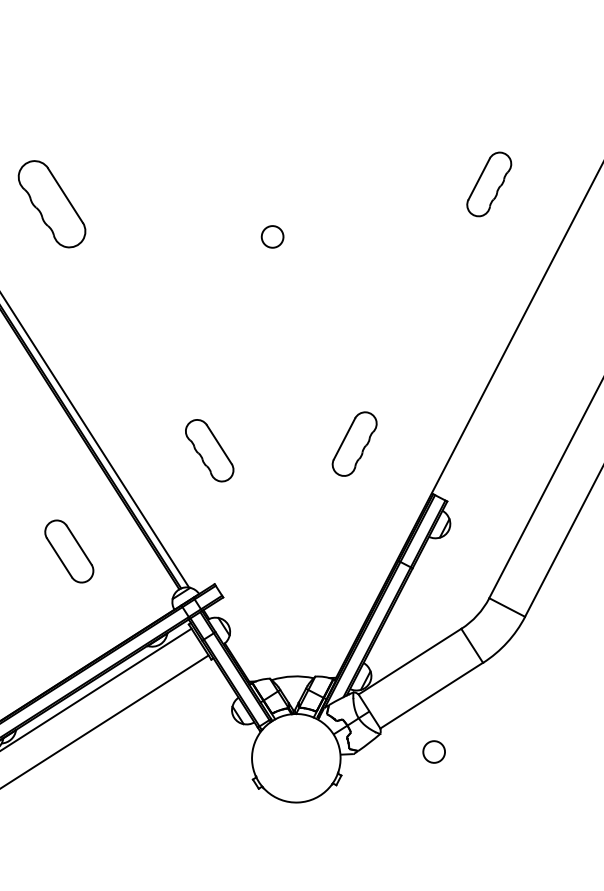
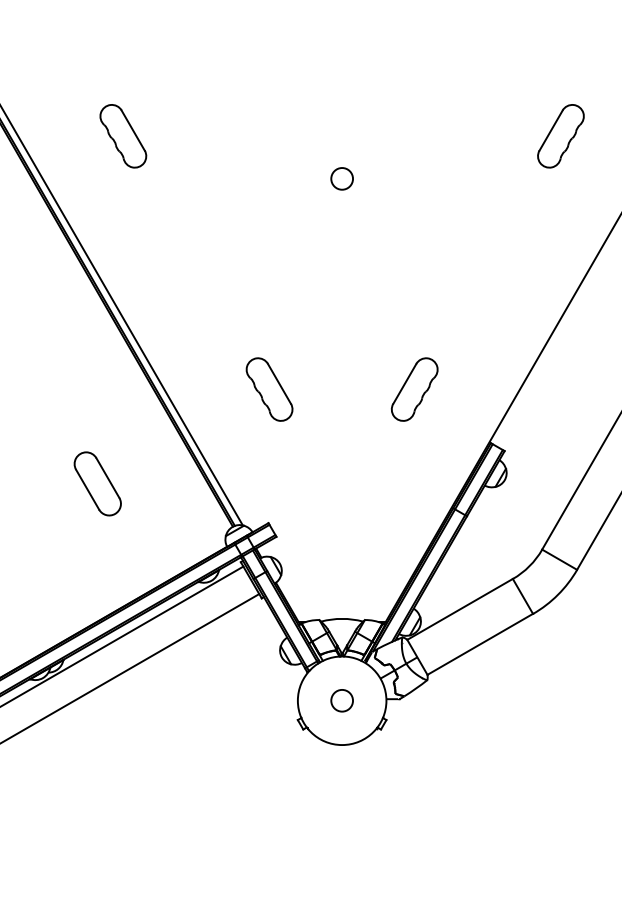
part: (52, 204) -> (123, 136), size x0.71
part: (69, 551) -> (97, 483), moved
circle: (433, 751) -> (341, 700), moved

